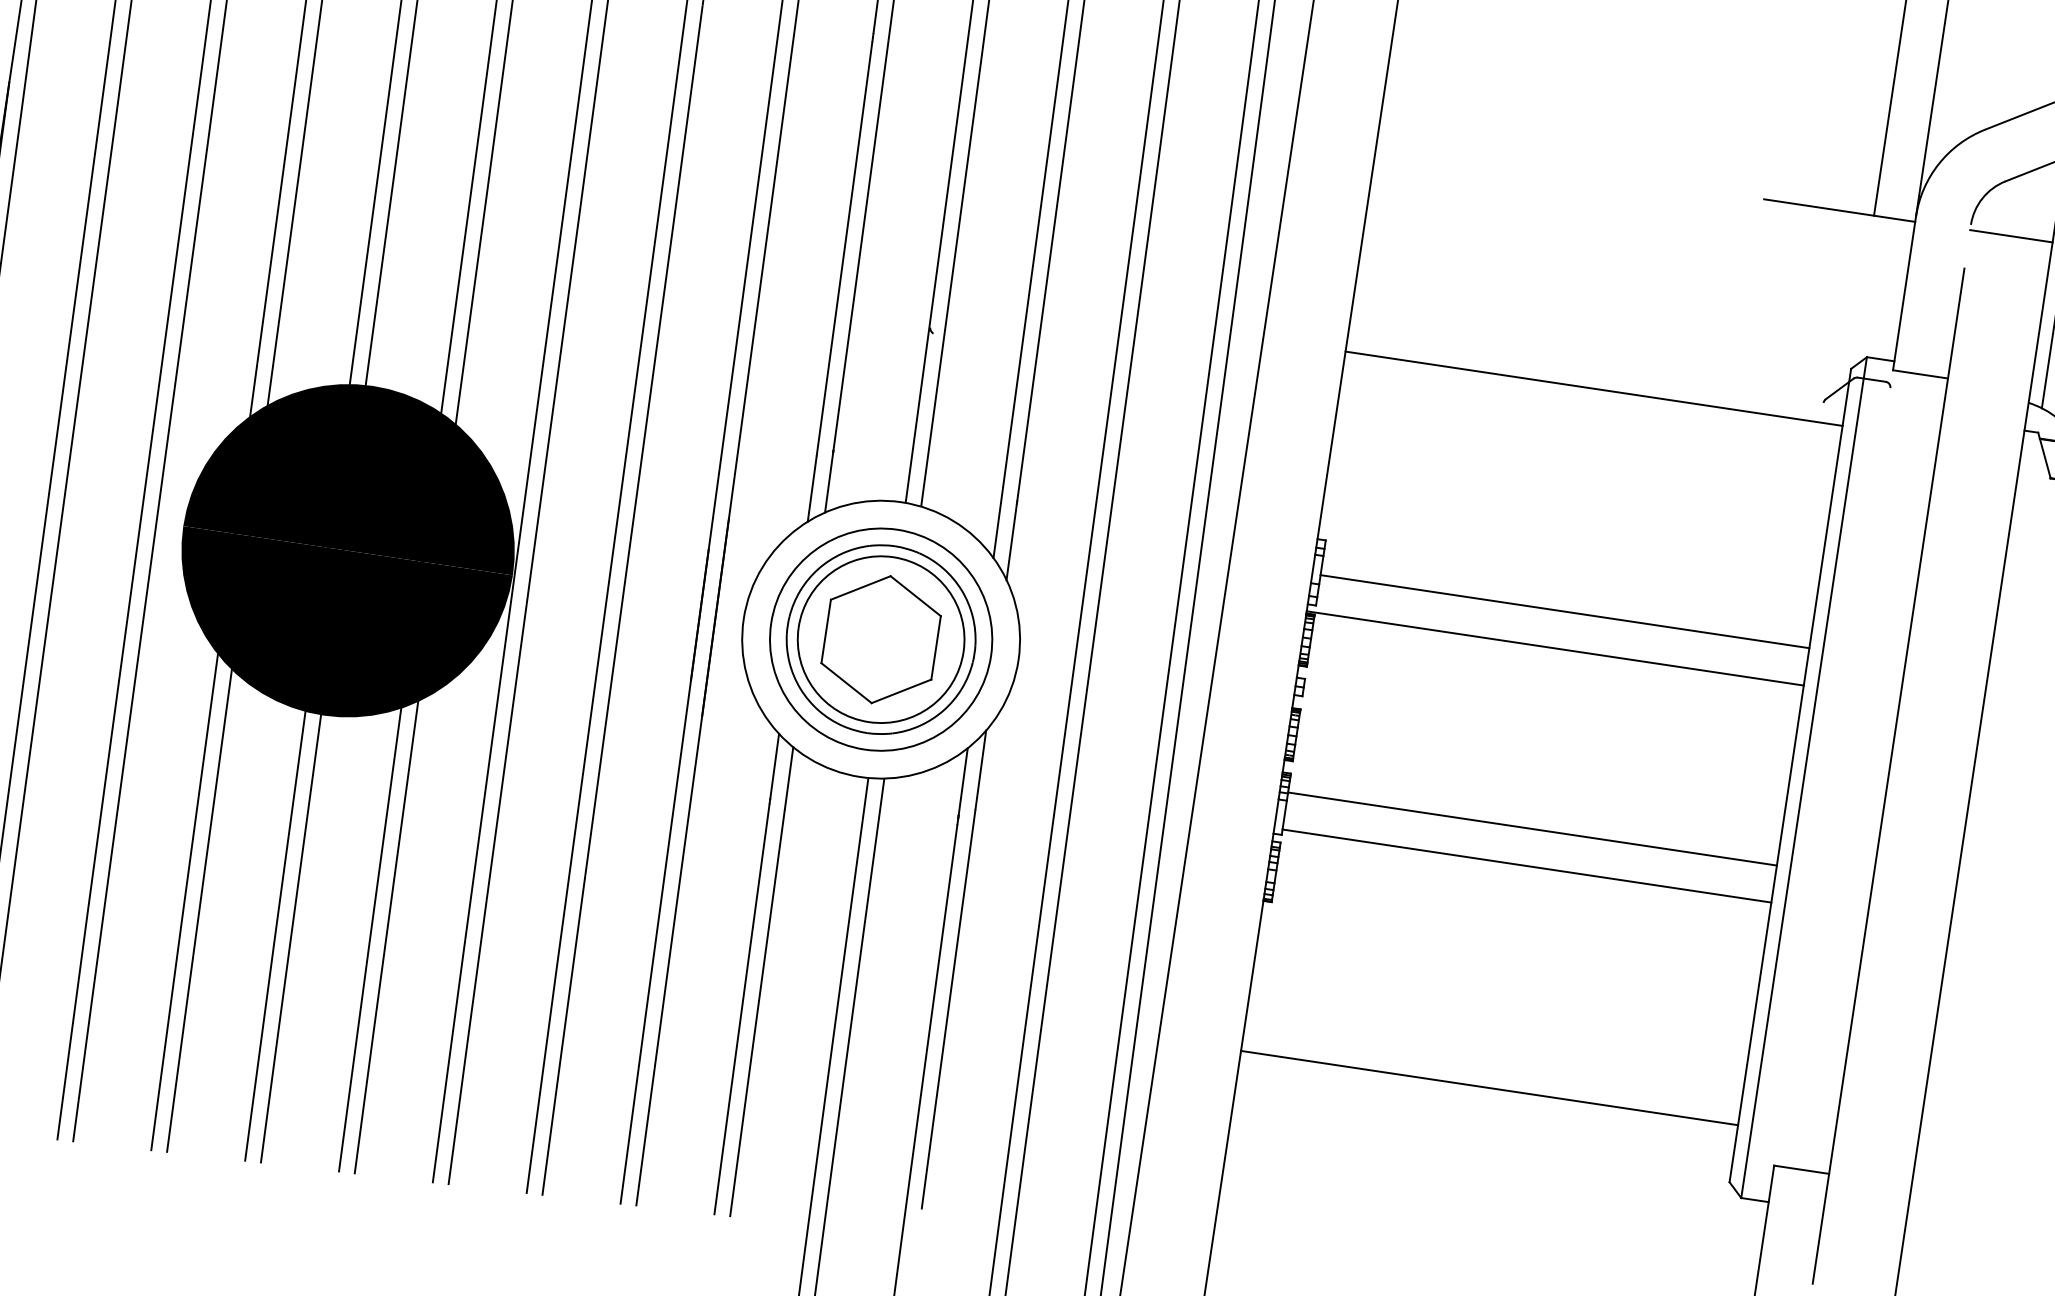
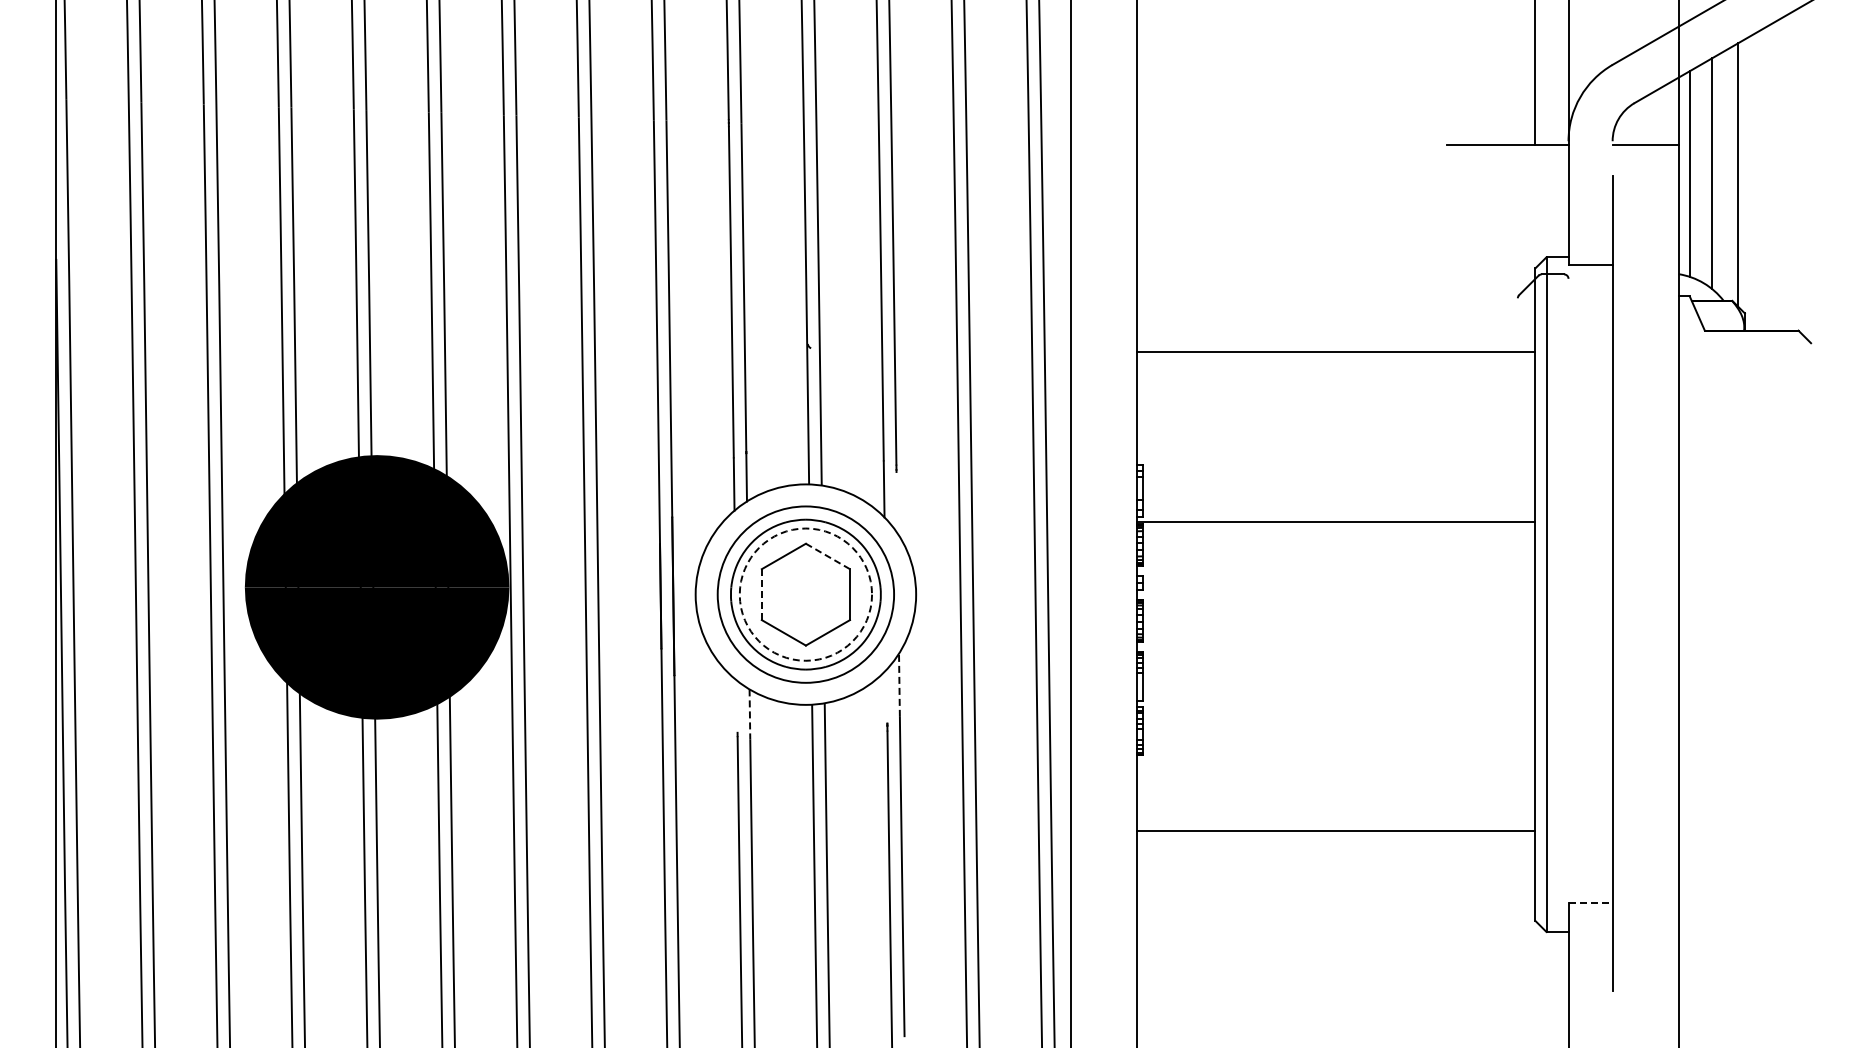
line: (1593, 389) -> (1335, 352), moved
line: (1011, 541) -> (896, 502), removed
line: (915, 596) -> (827, 556), solid -> dashed
line: (1565, 611) -> (1339, 492), removed
line: (825, 632) -> (761, 595), solid -> dashed
circle: (880, 639) -> (805, 594), solid -> dashed
line: (773, 766) -> (736, 706), removed
line: (980, 770) -> (899, 685), solid -> dashed
line: (788, 778) -> (749, 714), solid -> dashed
line: (962, 781) -> (886, 696), removed
line: (1532, 828) -> (1339, 666), removed
line: (1527, 865) -> (1339, 696), removed
line: (1488, 1088) -> (1335, 831), moved
line: (1802, 1169) -> (1591, 902), solid -> dashed

